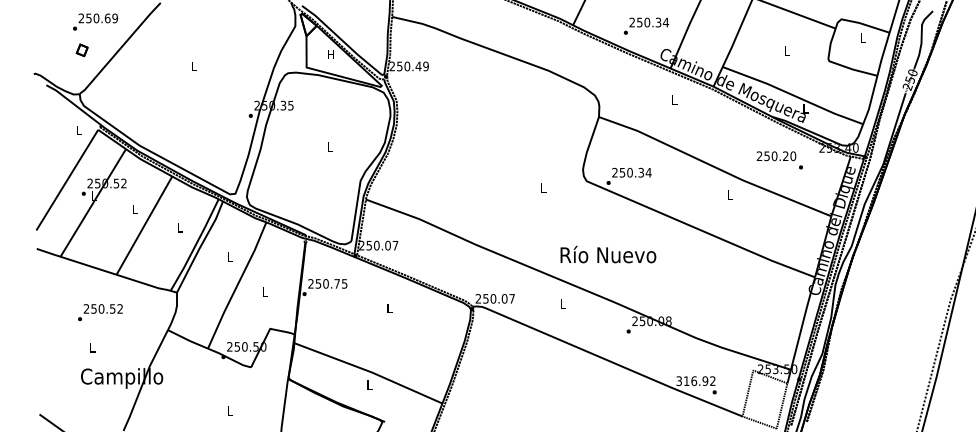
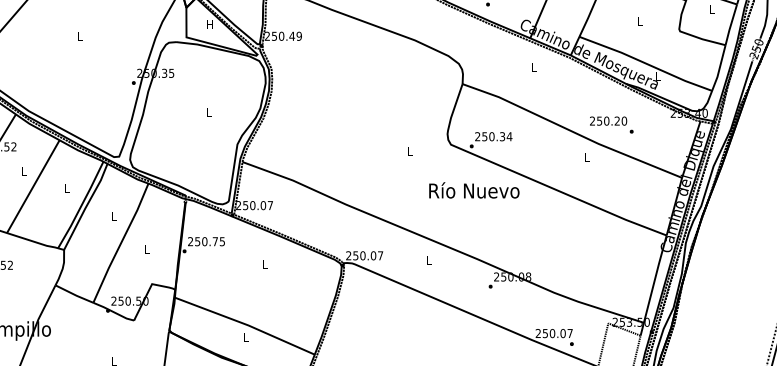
text: (779, 160) -> (611, 125), moved
text: (608, 254) -> (474, 190), moved
text: (695, 380) -> (553, 332), 316.92 -> 250.07

